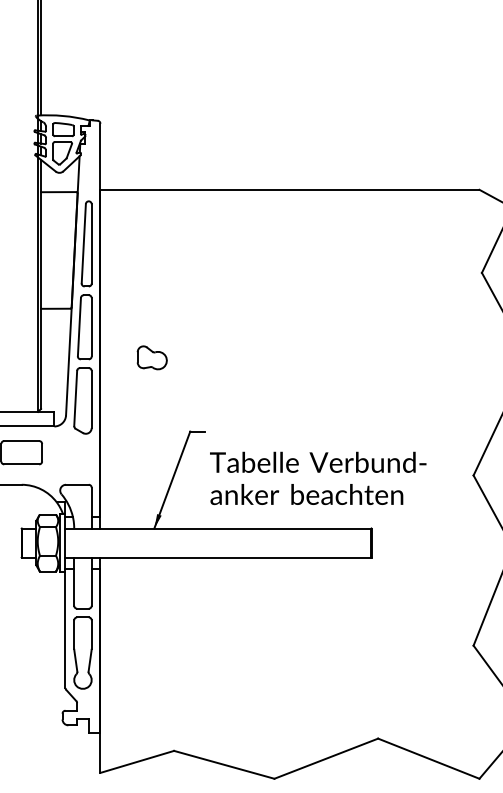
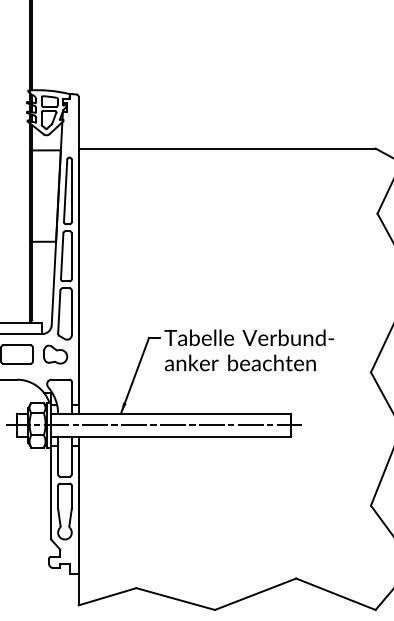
part: (151, 357) -> (55, 354), moved
text: (318, 477) -> (249, 349), moved
line: (196, 543) -> (153, 425), added

